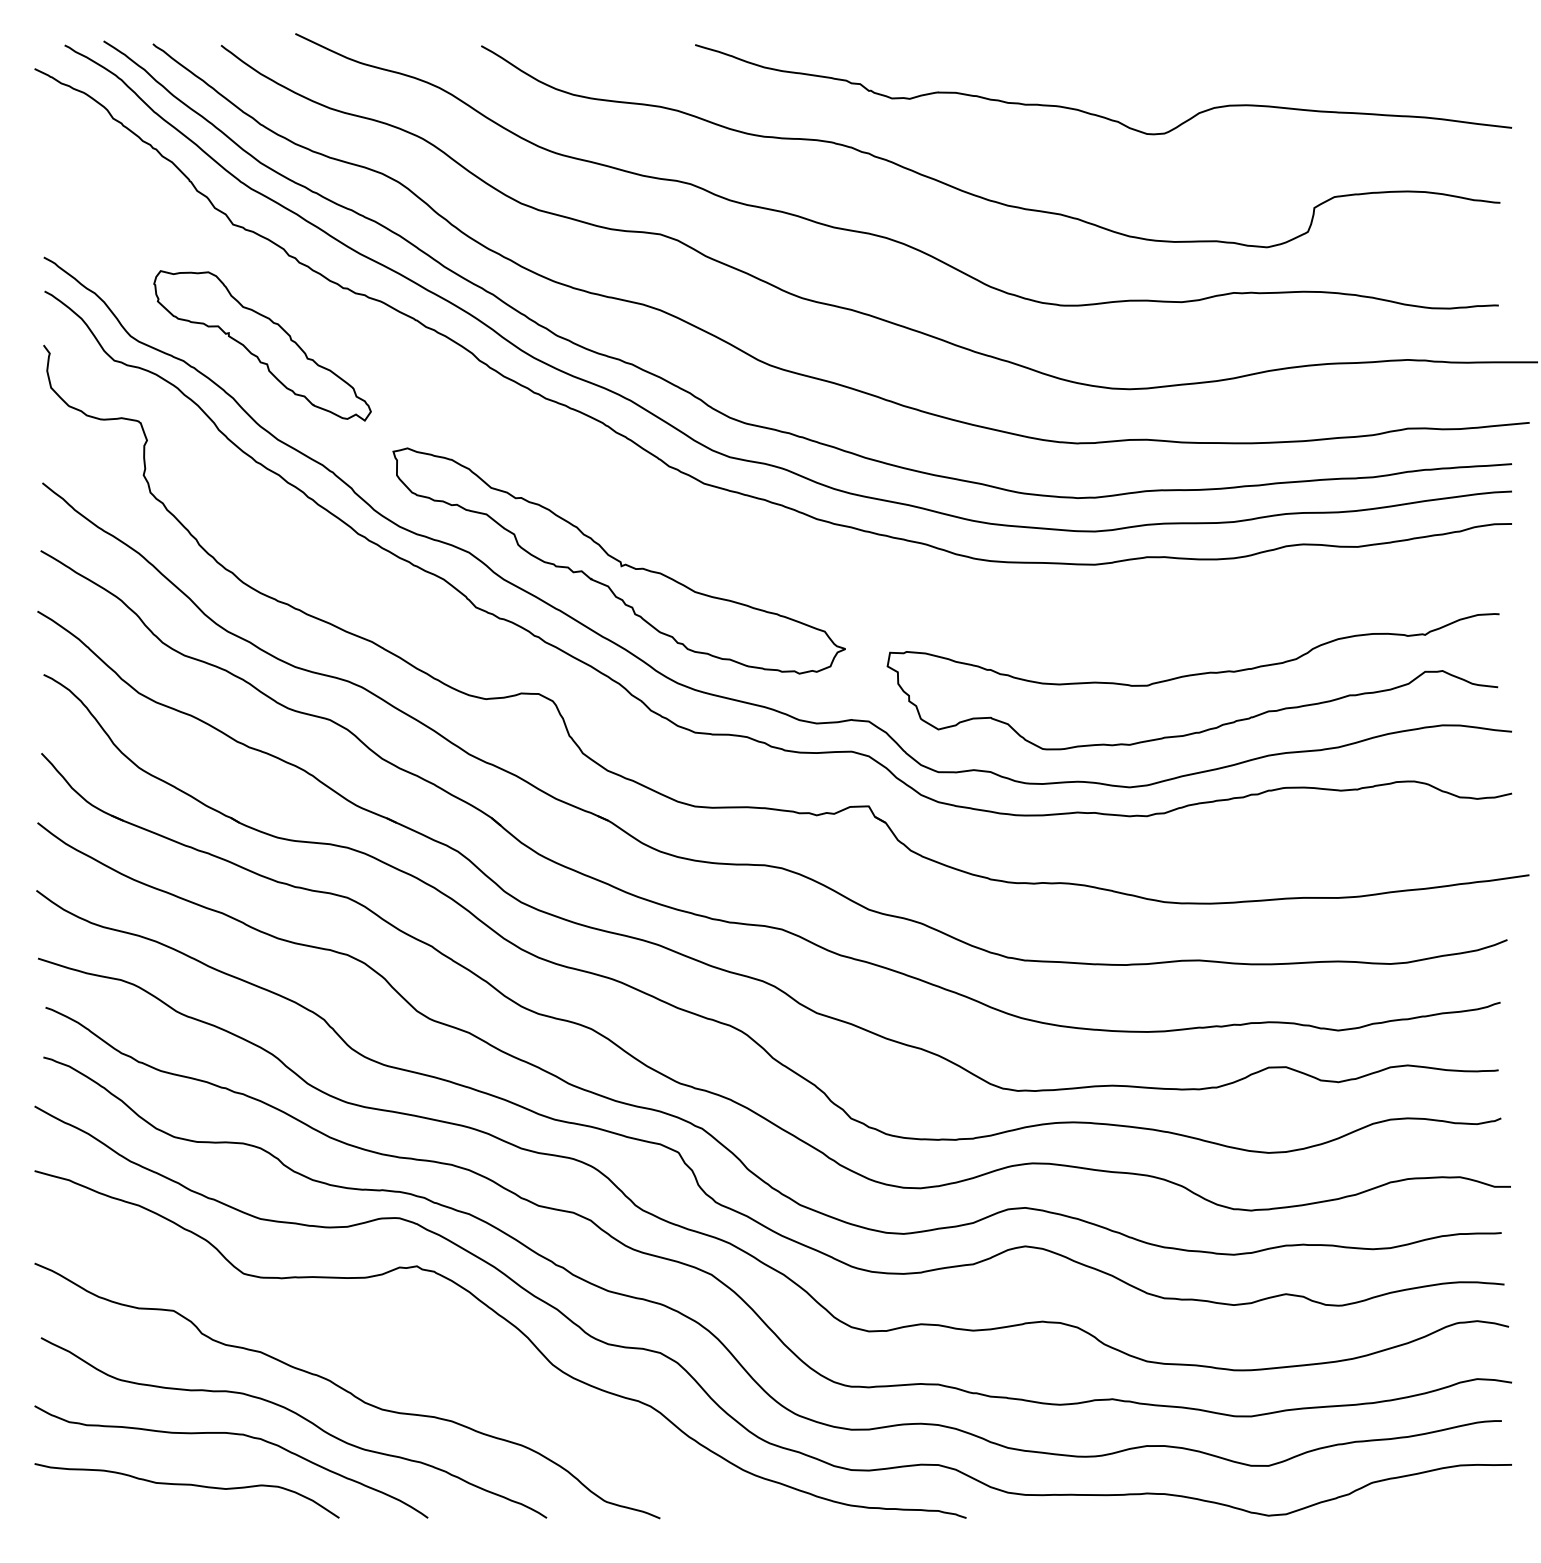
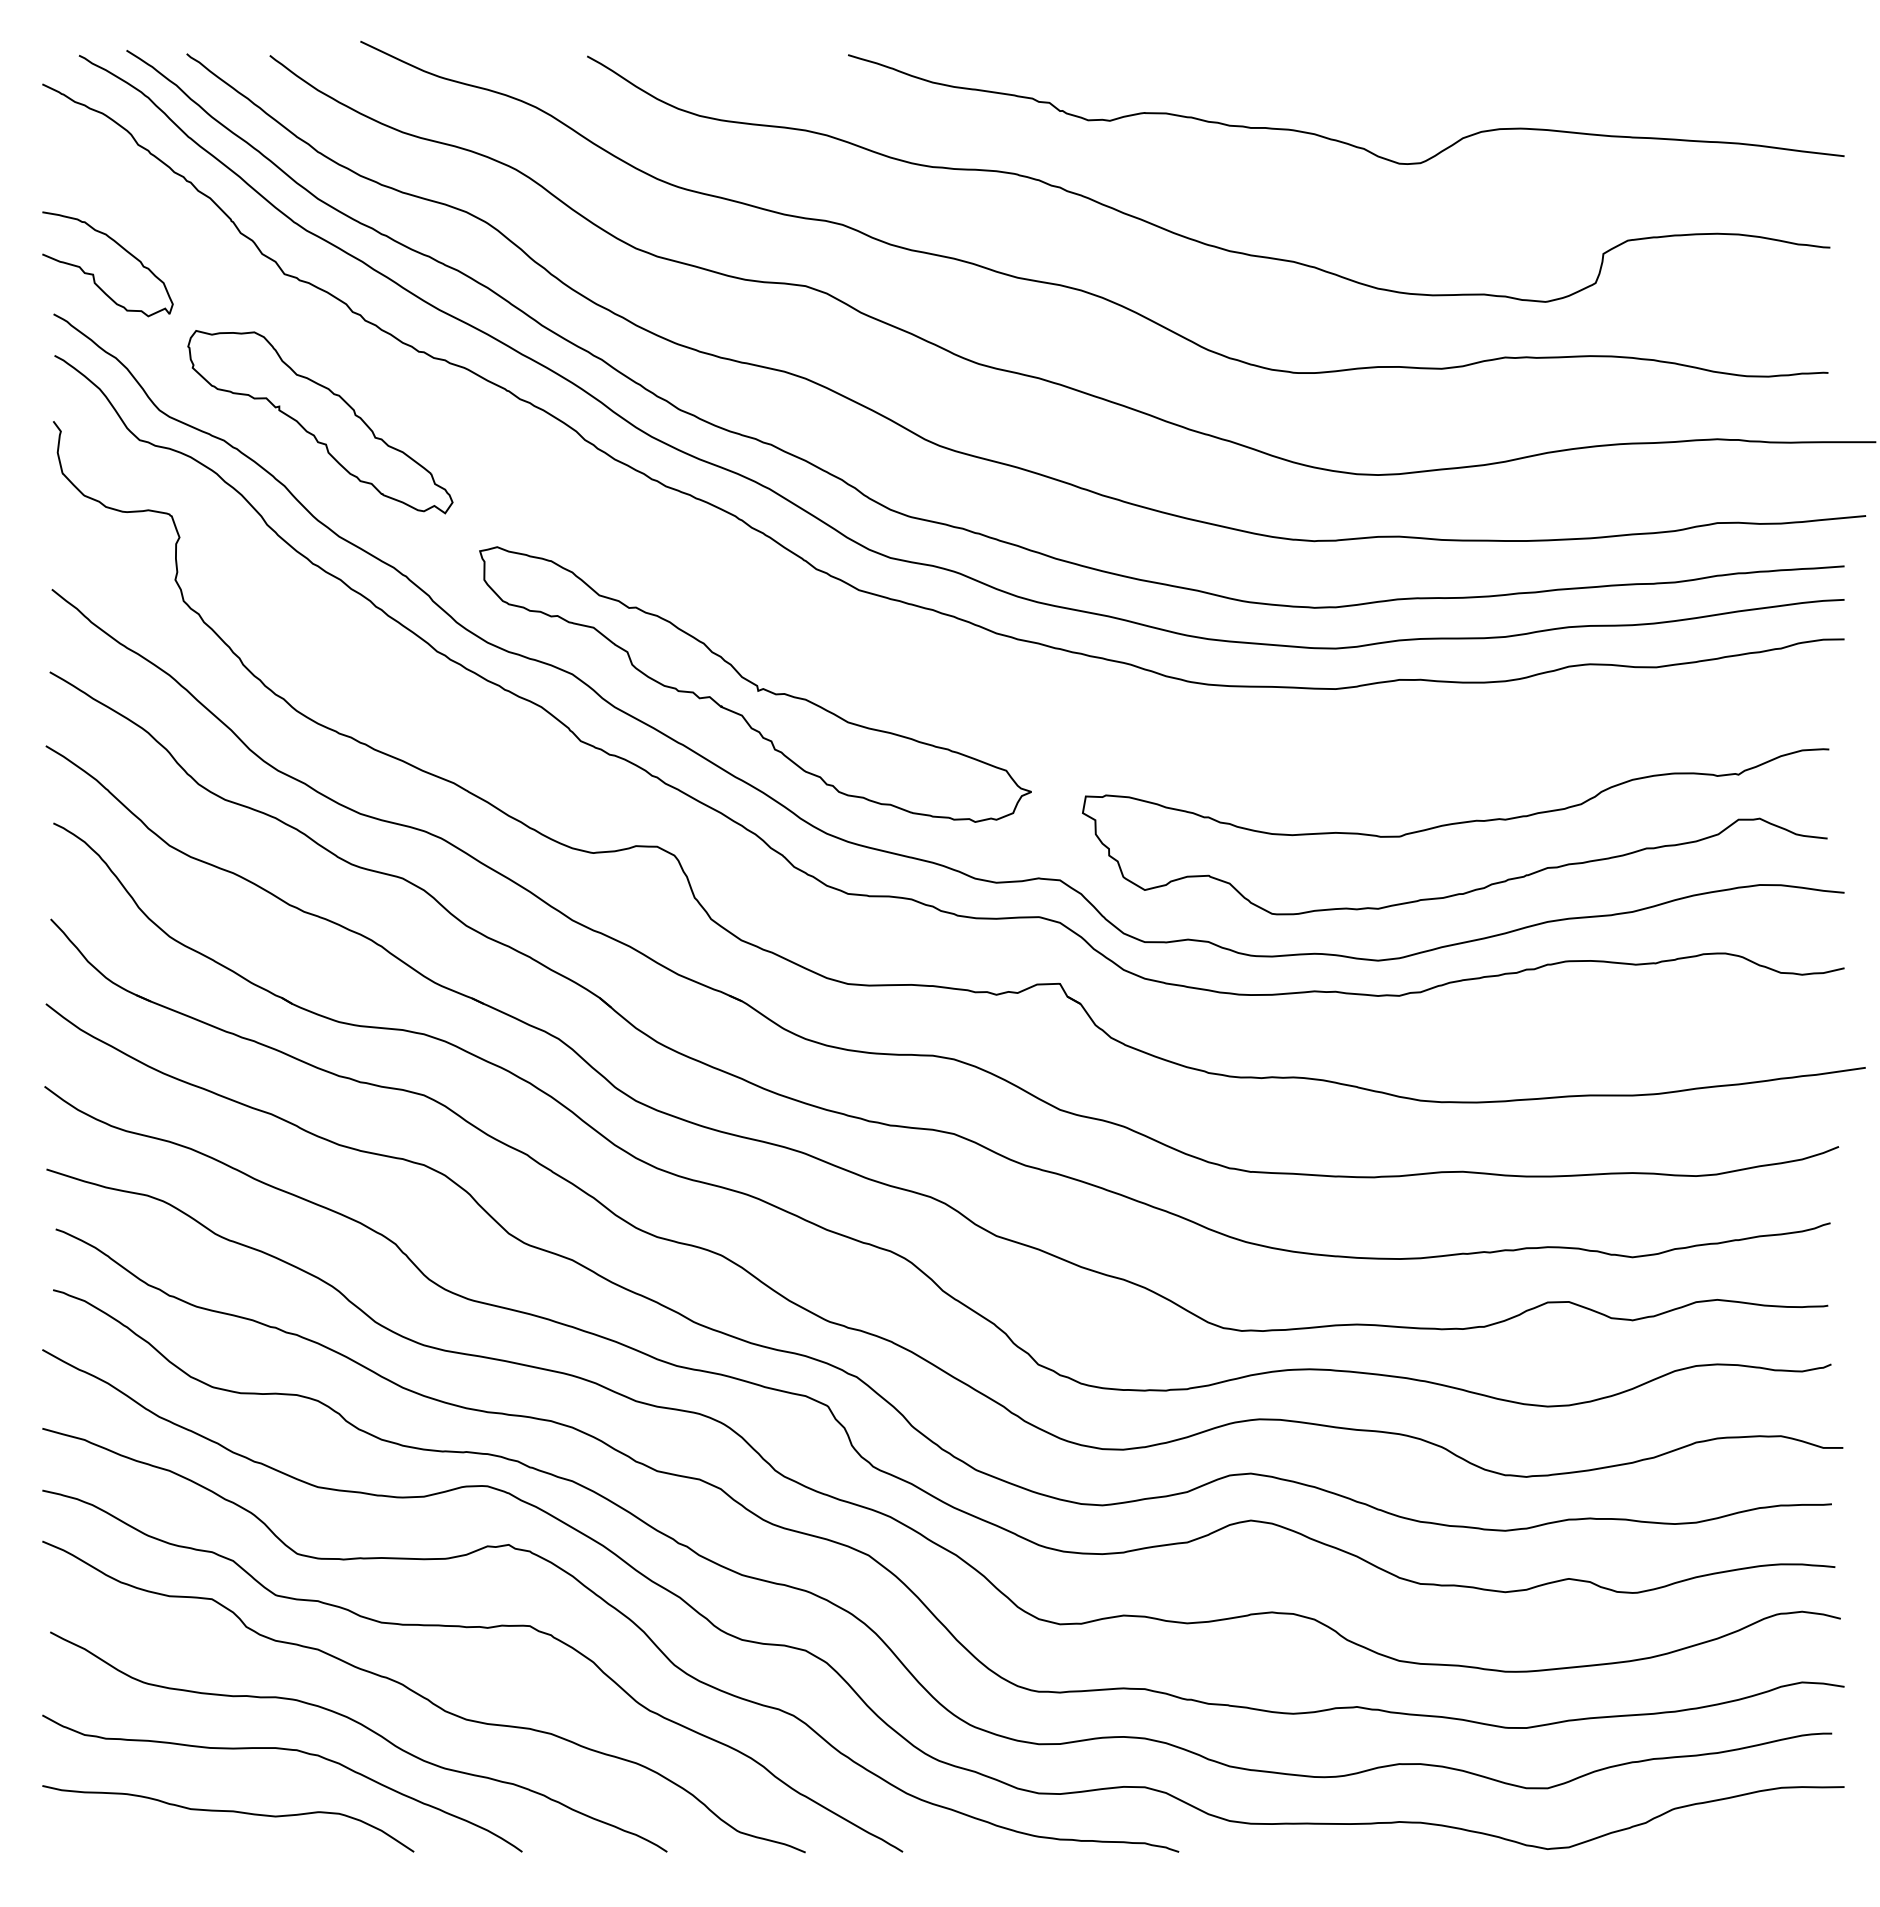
curve: (76, 224) -> (93, 273), added
curve: (383, 1334) -> (467, 1628), added

